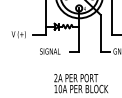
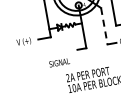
line: (100, 33) -> (104, 26), solid -> dashed
text: (50, 51) -> (59, 62), moved

